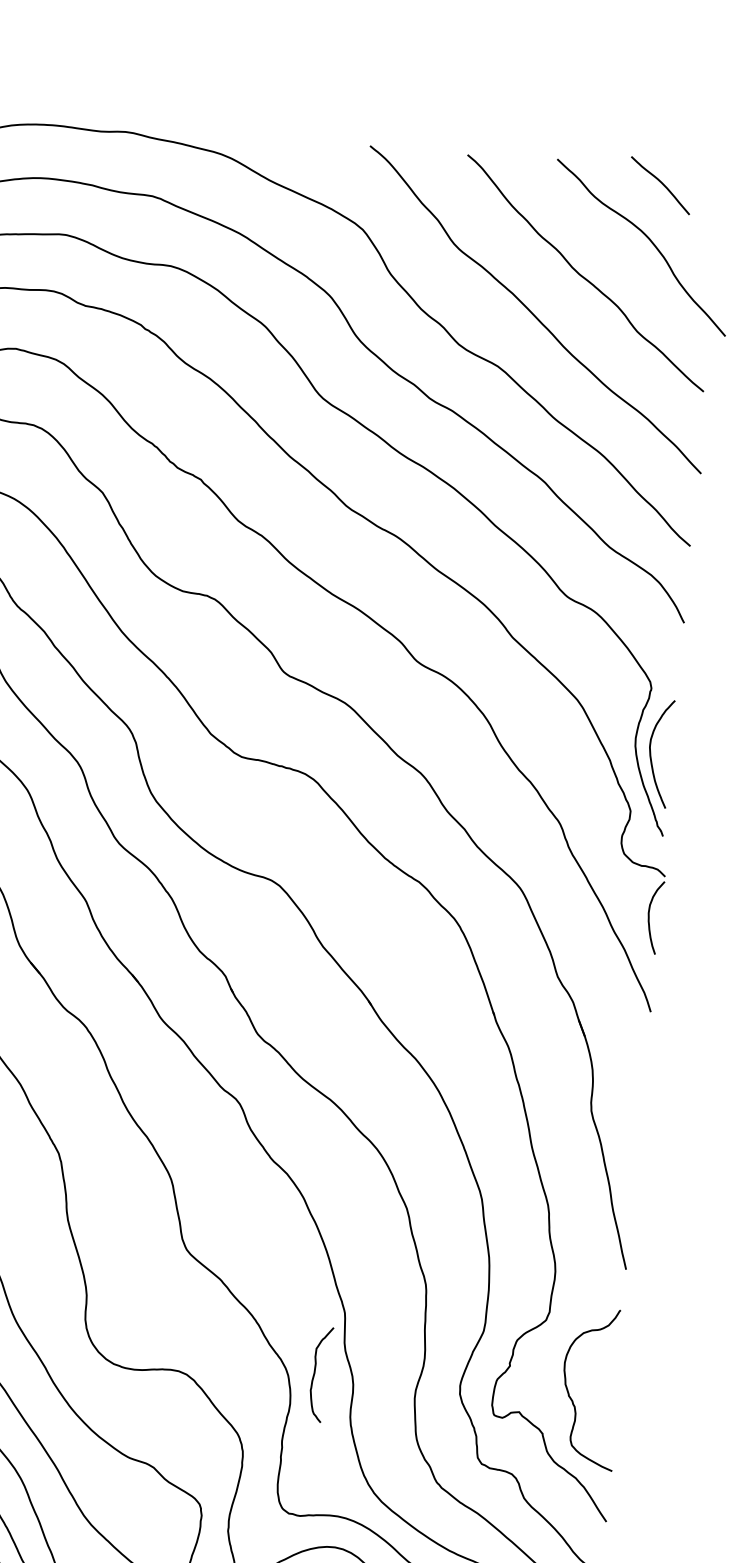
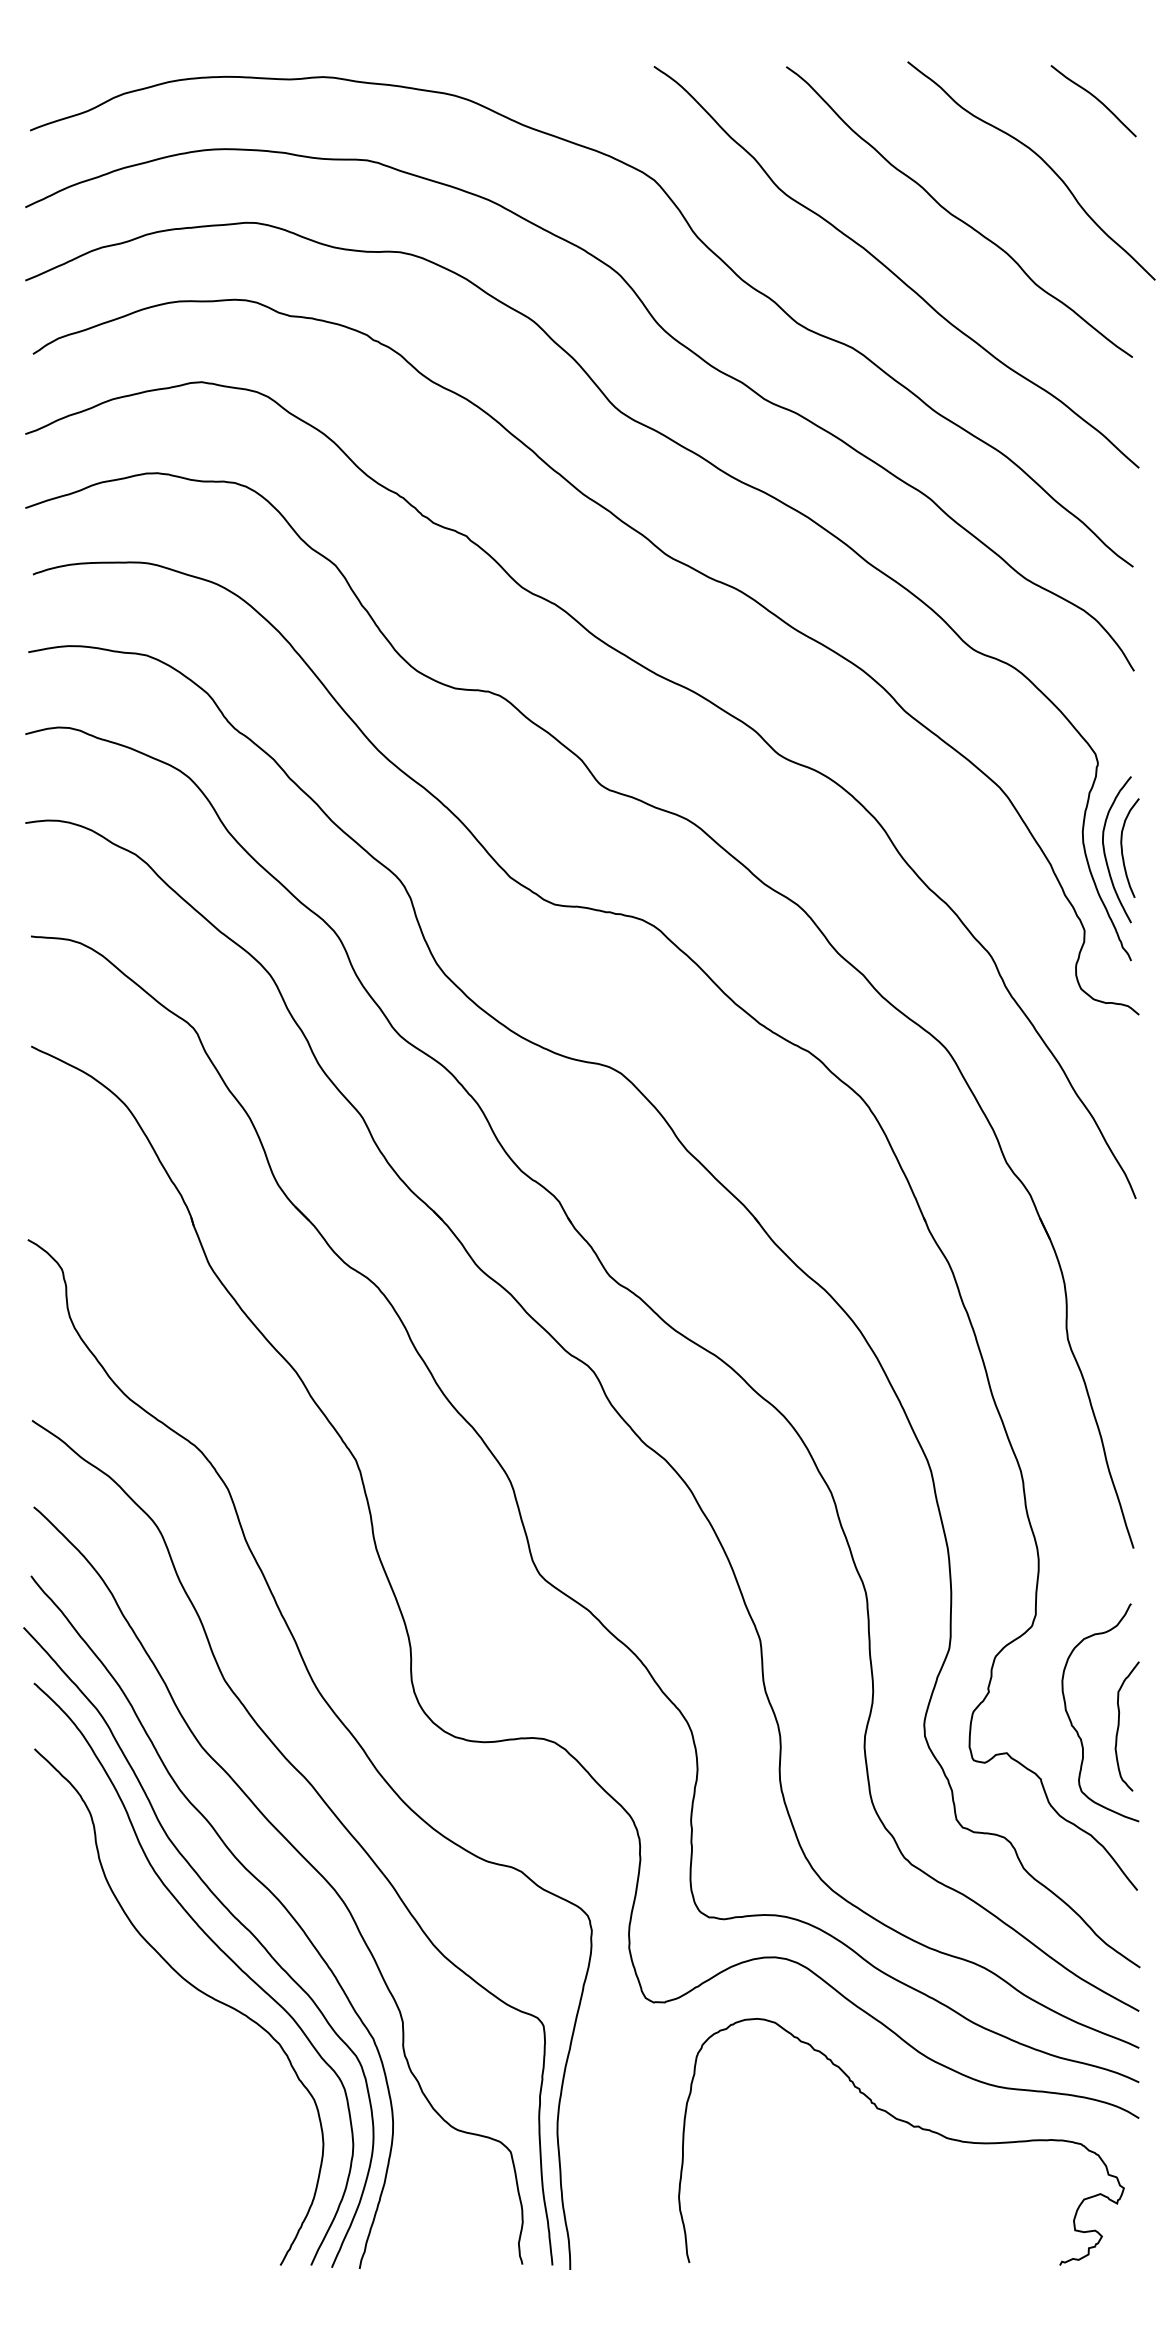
curve: (662, 183) -> (1095, 98), moved
curve: (649, 916) -> (1122, 847), moved
curve: (315, 1374) -> (1119, 1726), moved

